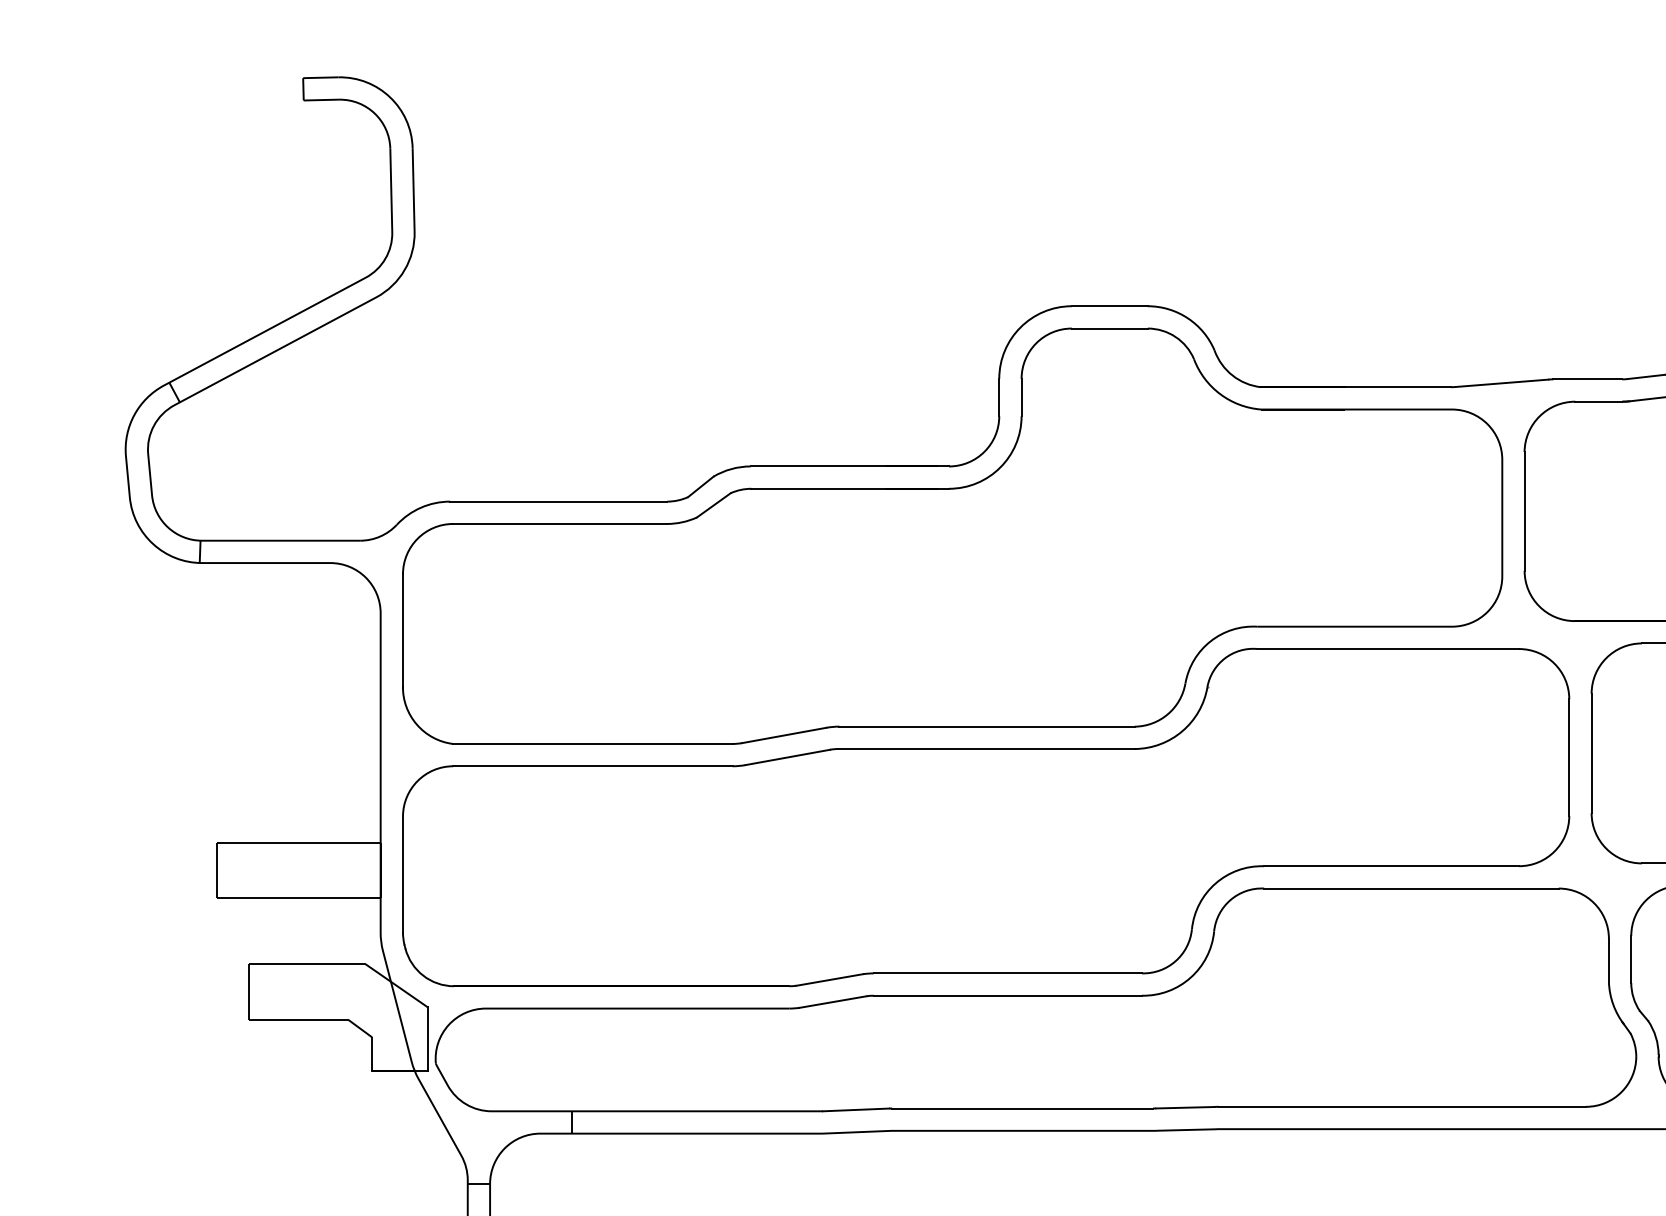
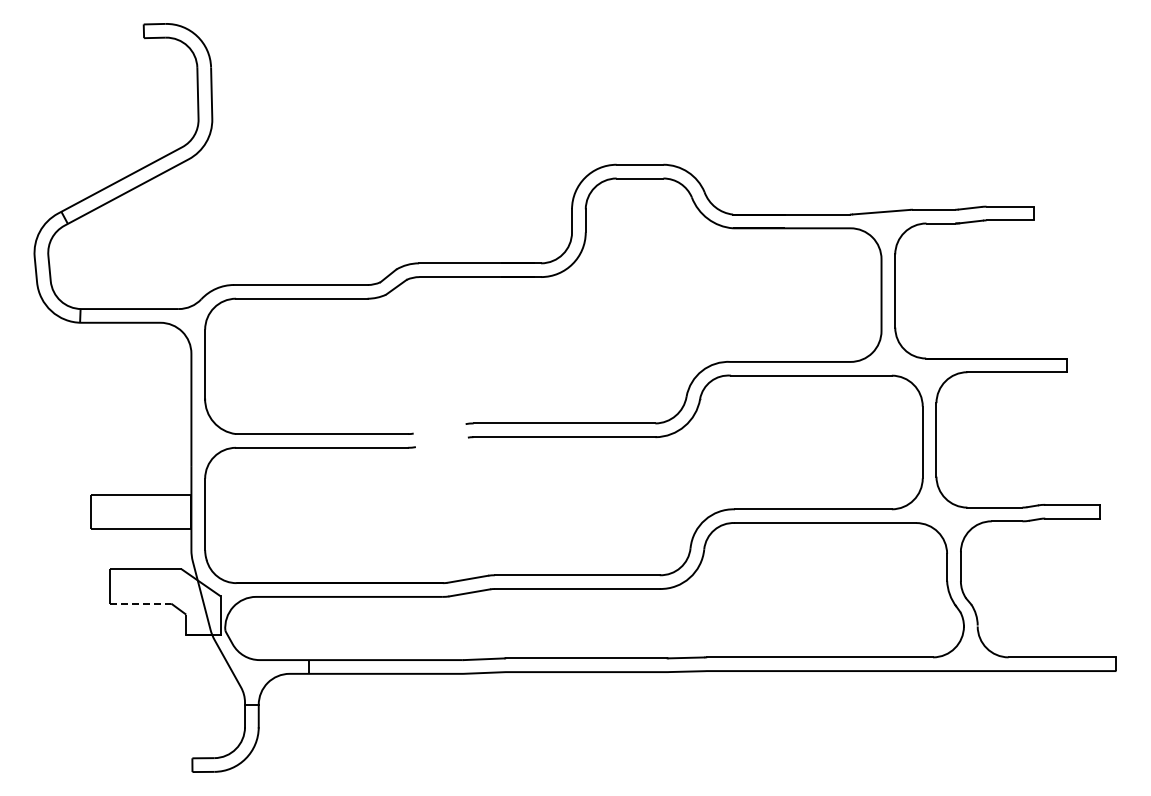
line: (783, 734) -> (439, 428), removed
line: (787, 757) -> (441, 442), removed
line: (297, 1019) -> (140, 603), solid -> dashed

